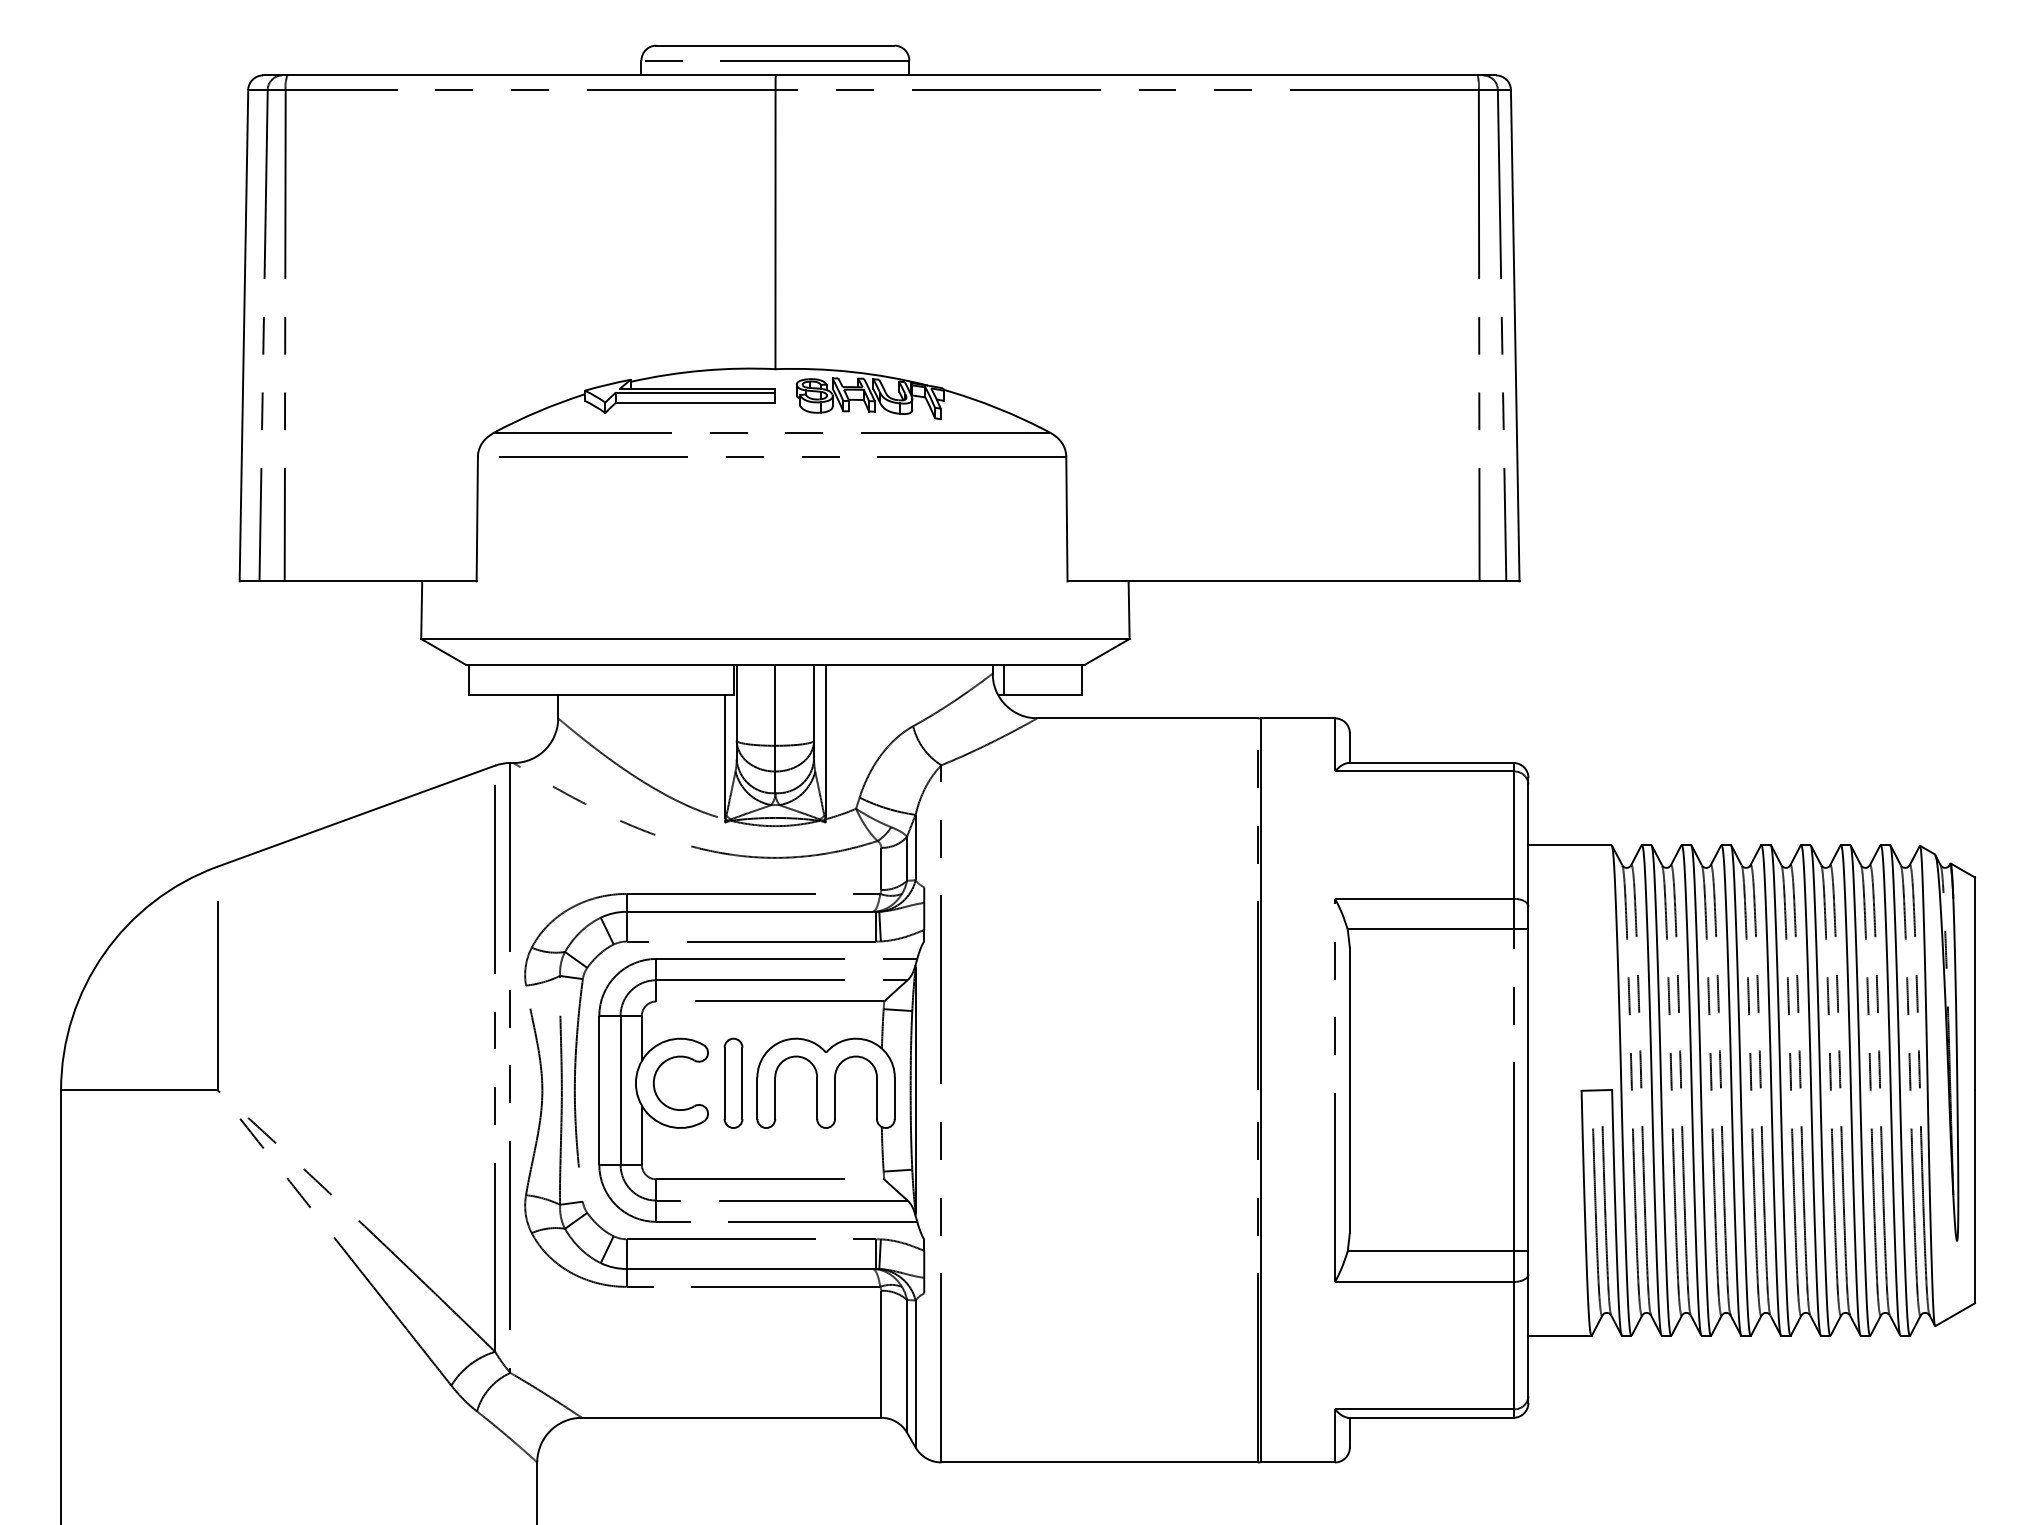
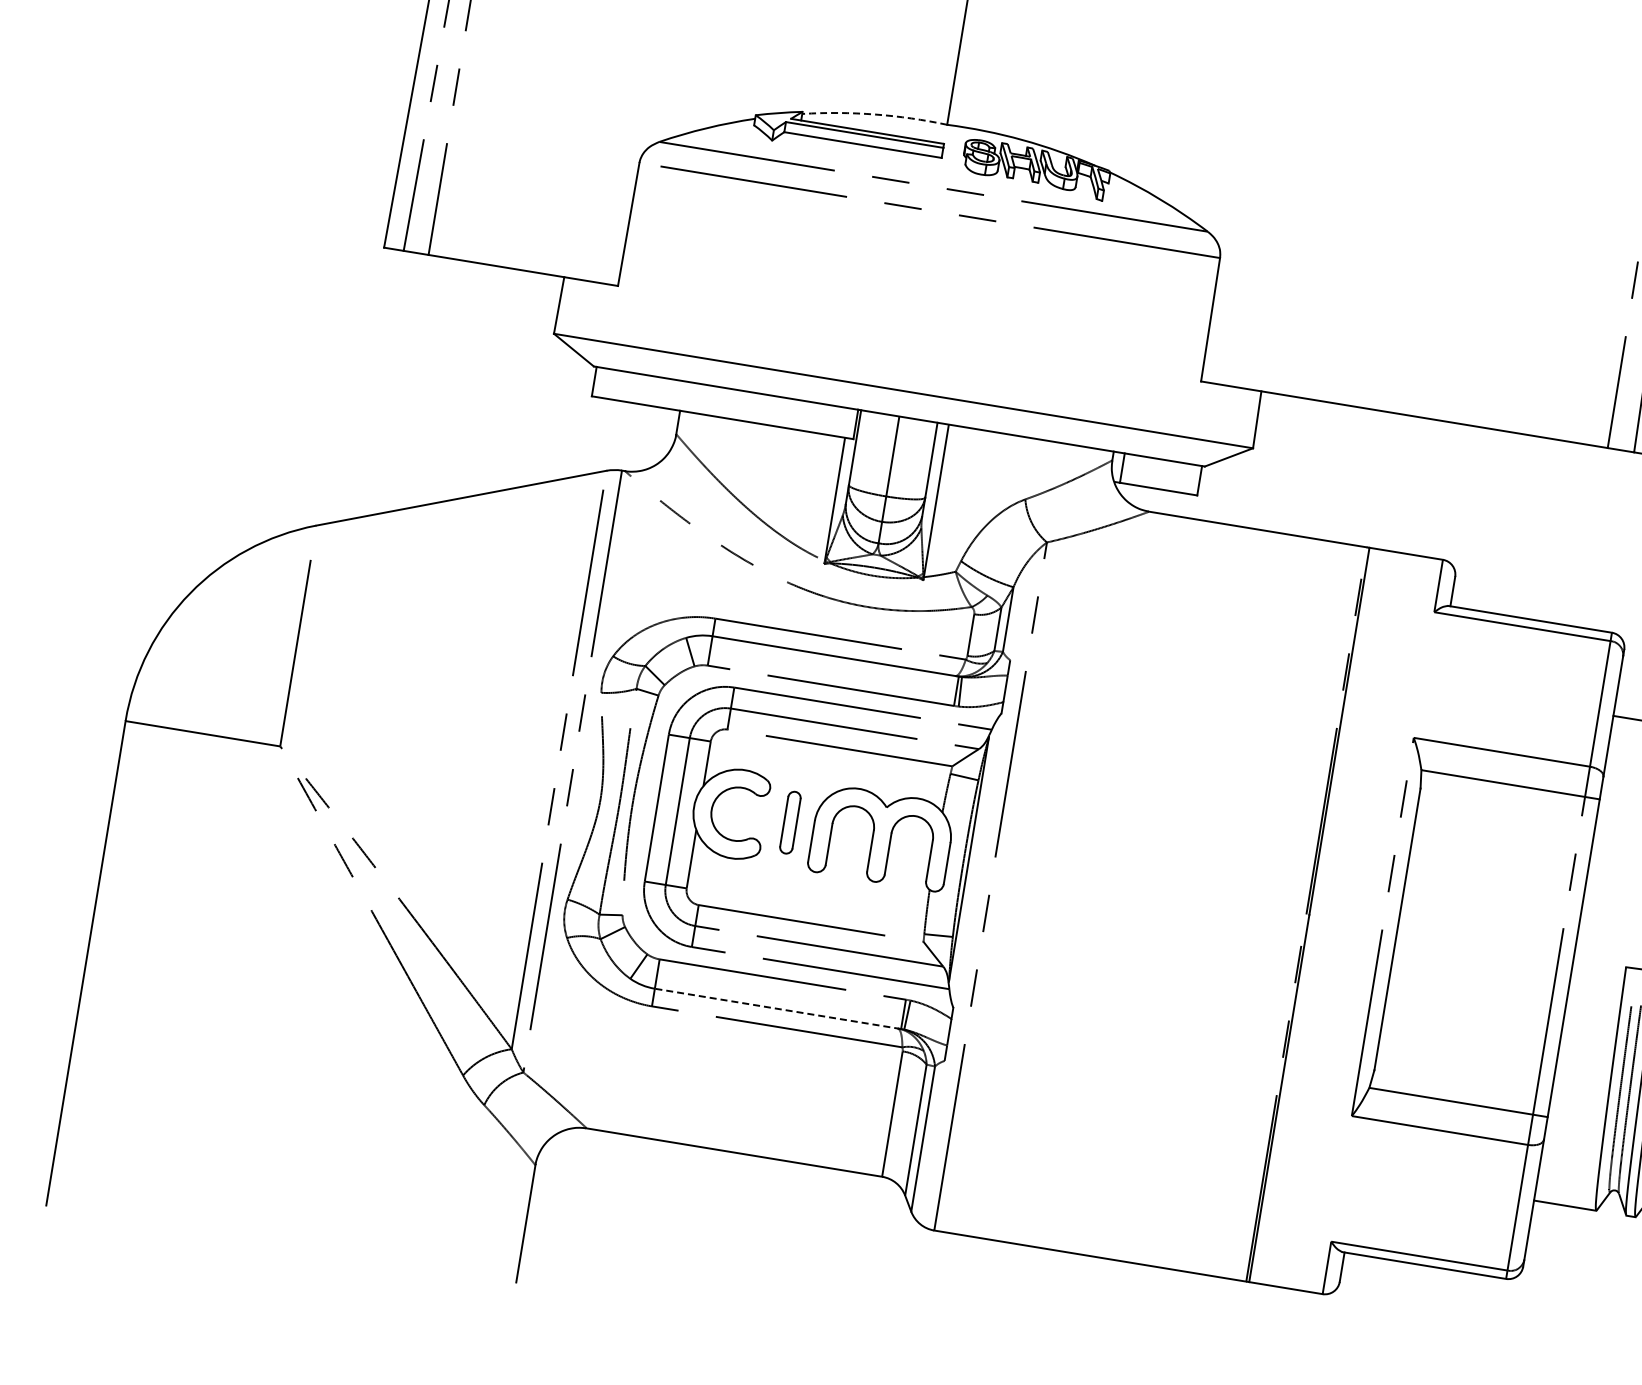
arc: (702, 370) -> (874, 114), solid -> dashed
part: (733, 1082) -> (790, 821), size x0.7
line: (751, 1268) -> (778, 1008), solid -> dashed

